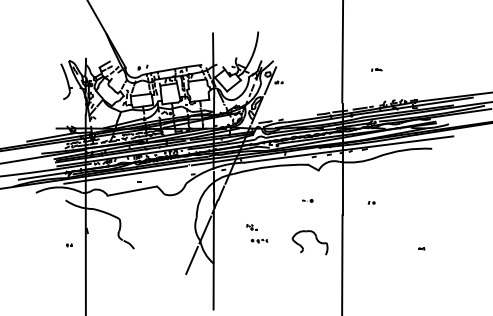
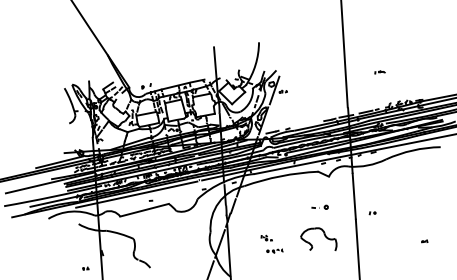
part: (307, 200) -> (319, 207), size x1.6
part: (371, 202) -> (372, 212), moved
part: (315, 238) -> (323, 235), moved
part: (421, 248) -> (424, 241), moved

